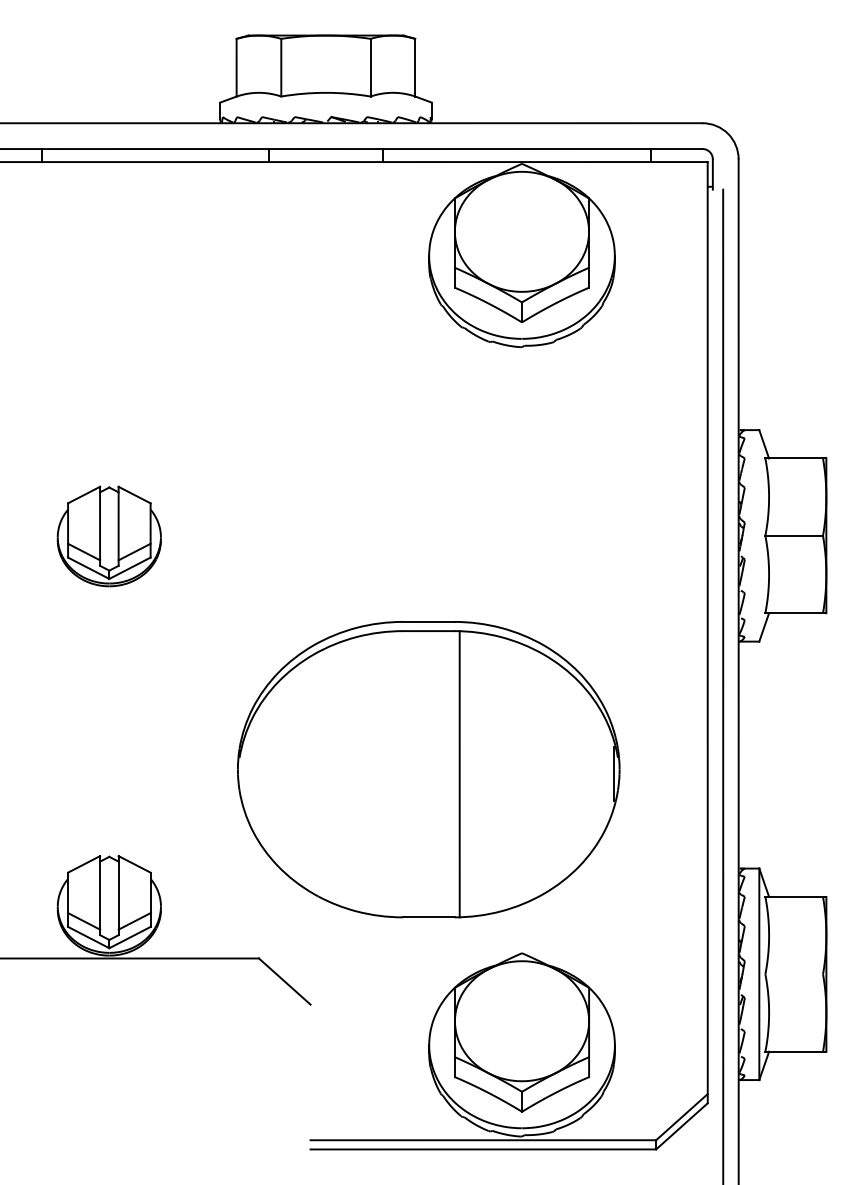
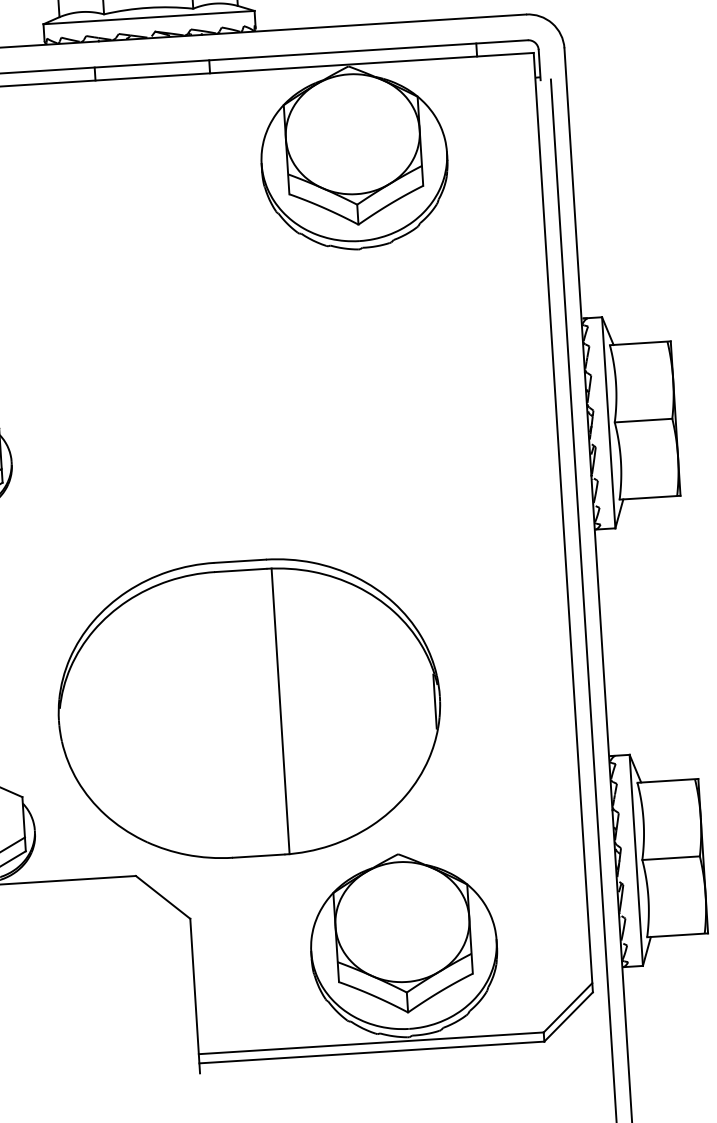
line: (325, 102) -> (148, 17), added
line: (759, 535) -> (608, 422), added
part: (428, 769) -> (249, 708), moved
line: (794, 974) -> (671, 858), added
line: (310, 1081) -> (195, 995), added

